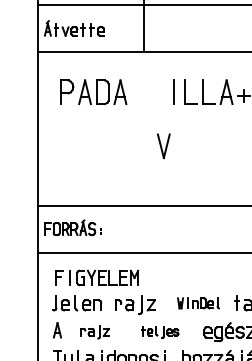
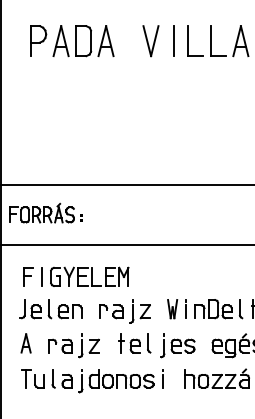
part: (163, 146) -> (150, 41), moved
part: (198, 303) -> (205, 309), size x1.43
part: (94, 332) -> (73, 346), size x1.43
part: (160, 332) -> (156, 346), size x1.67

